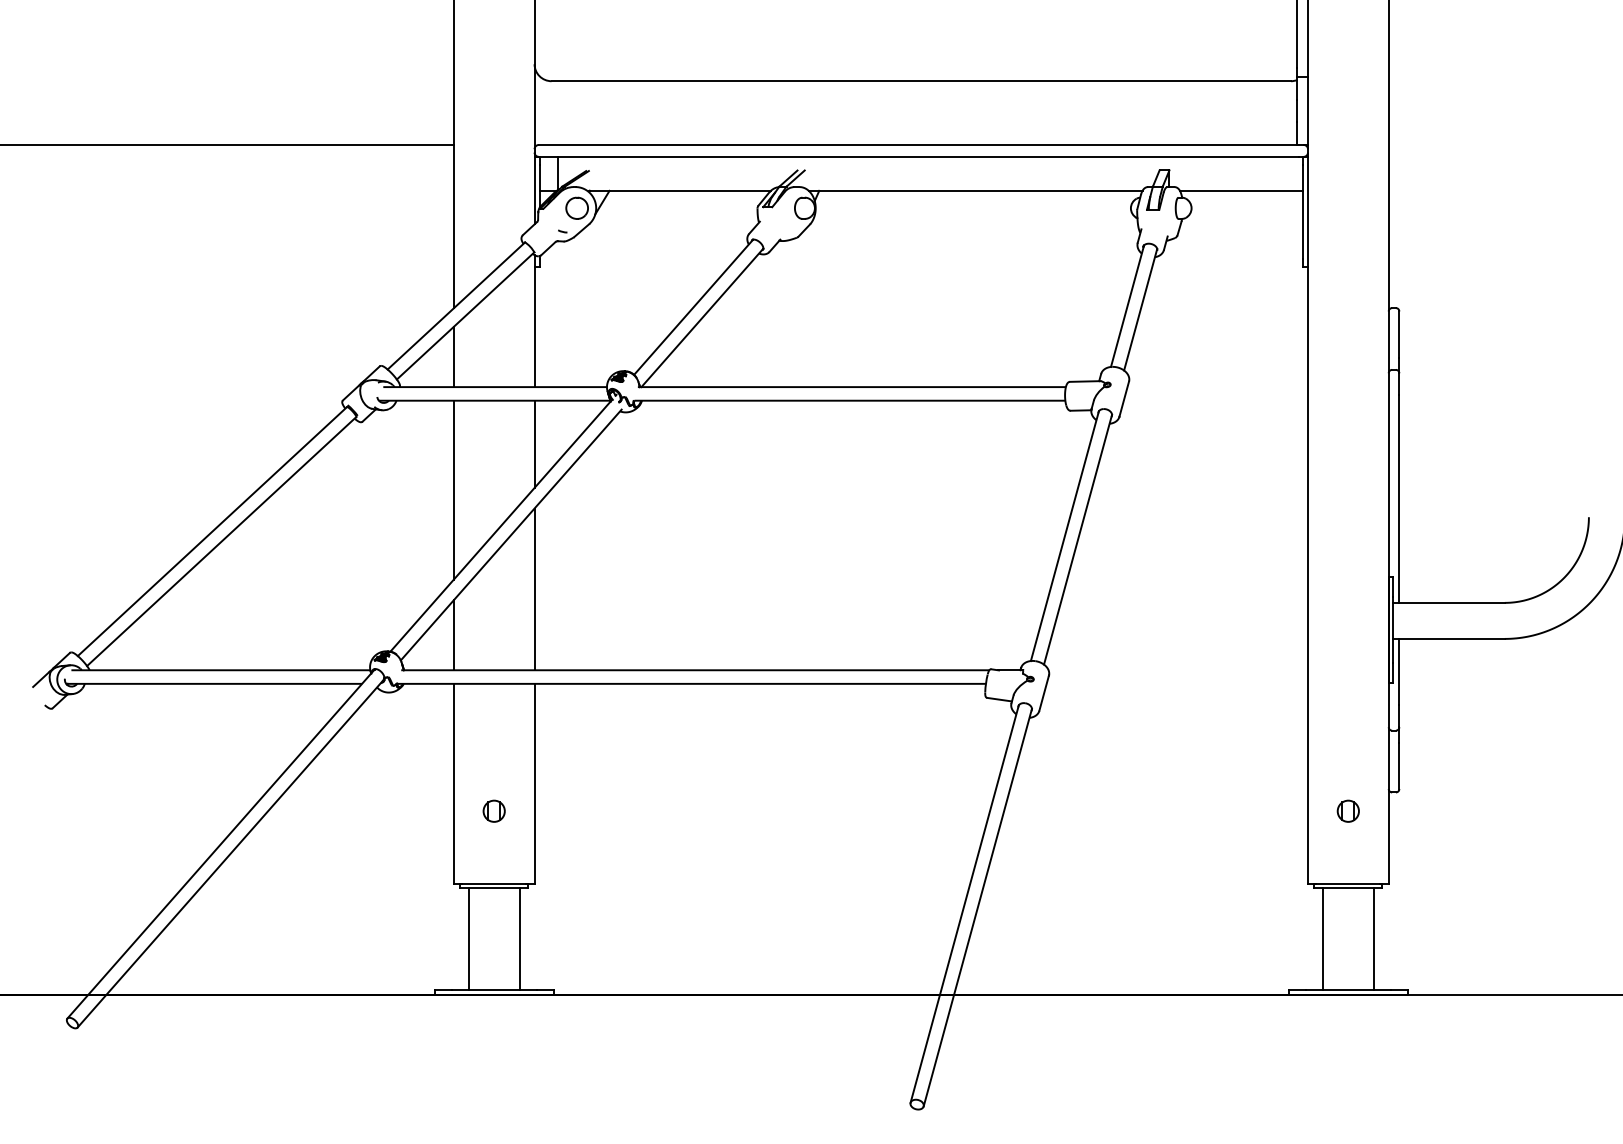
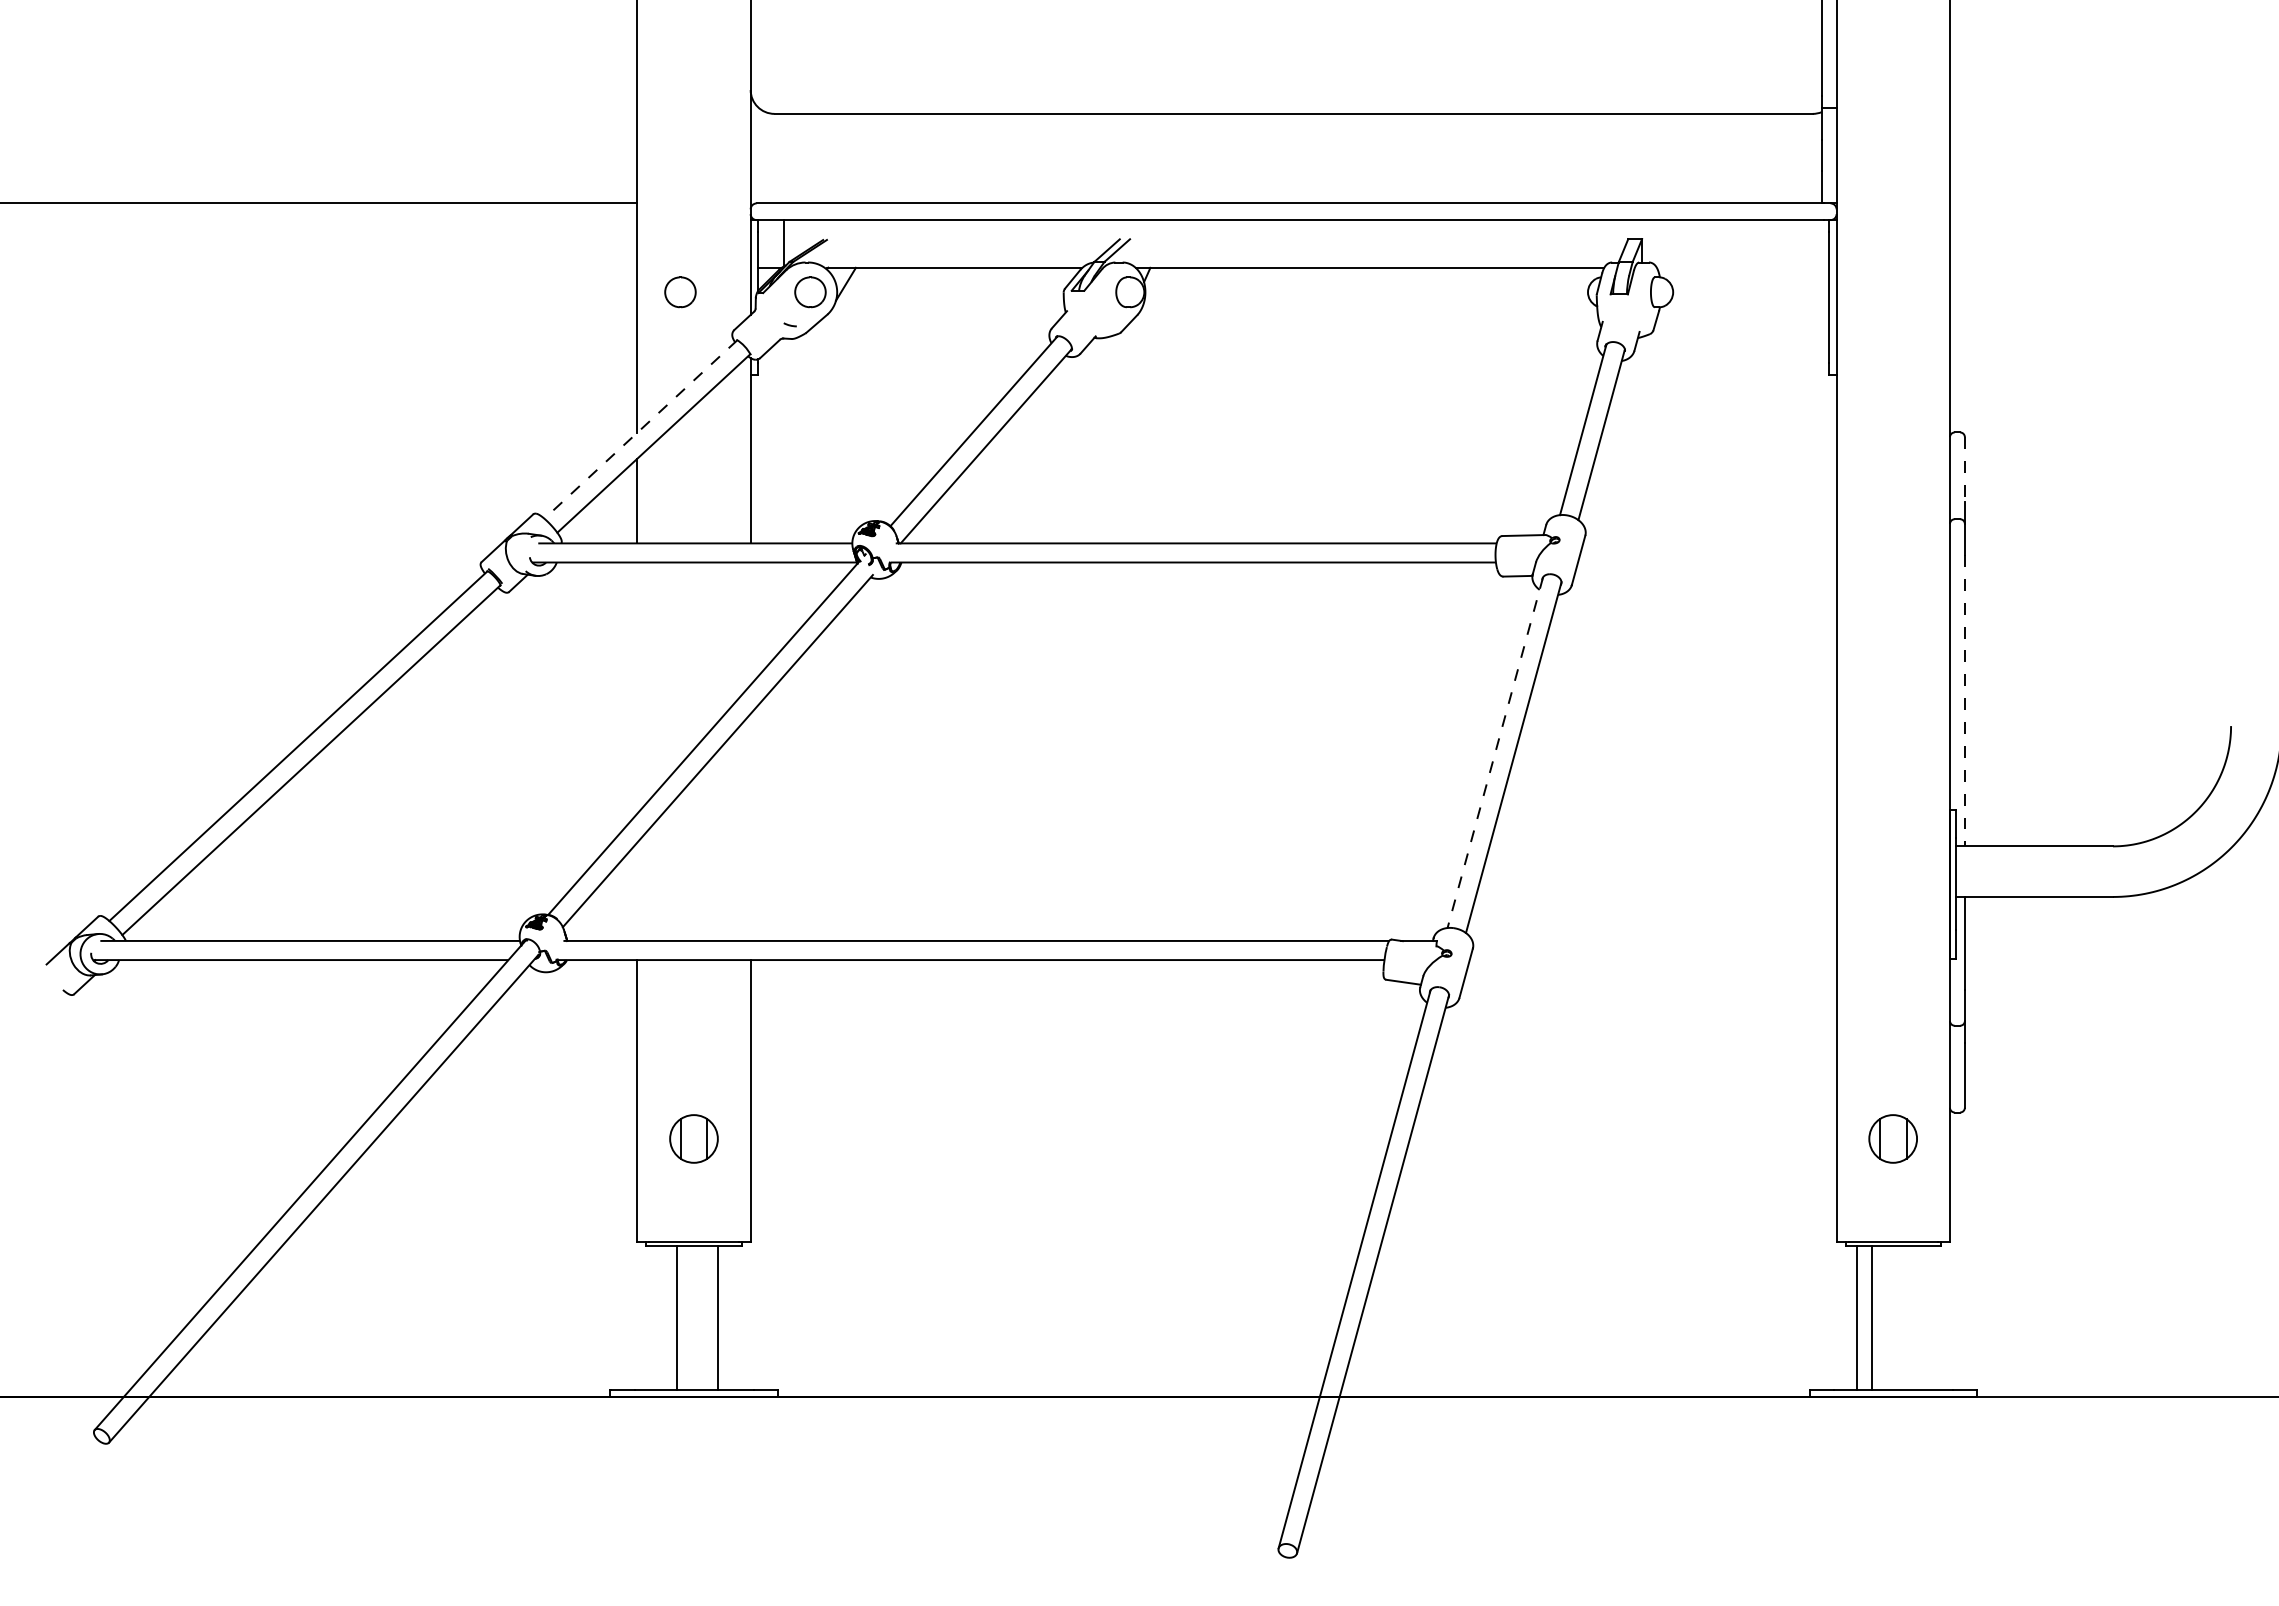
line: (1240, 190) -> (1742, 267), removed
part: (484, 208) -> (680, 292), added
line: (456, 305) -> (640, 429), solid -> dashed
line: (1399, 335) -> (1964, 470), solid -> dashed
line: (534, 444) -> (750, 623), removed
line: (453, 489) -> (637, 687), removed
line: (1399, 498) -> (1964, 700), solid -> dashed
line: (1065, 536) -> (1495, 752), solid -> dashed
line: (534, 588) -> (750, 826), removed
line: (453, 635) -> (637, 891), removed
part: (493, 810) -> (693, 1138), size x1.6
part: (1348, 810) -> (1893, 1138), size x1.6
line: (468, 938) -> (717, 1317), moved
line: (520, 938) -> (677, 1317), moved
line: (1374, 938) -> (1872, 1317), moved

